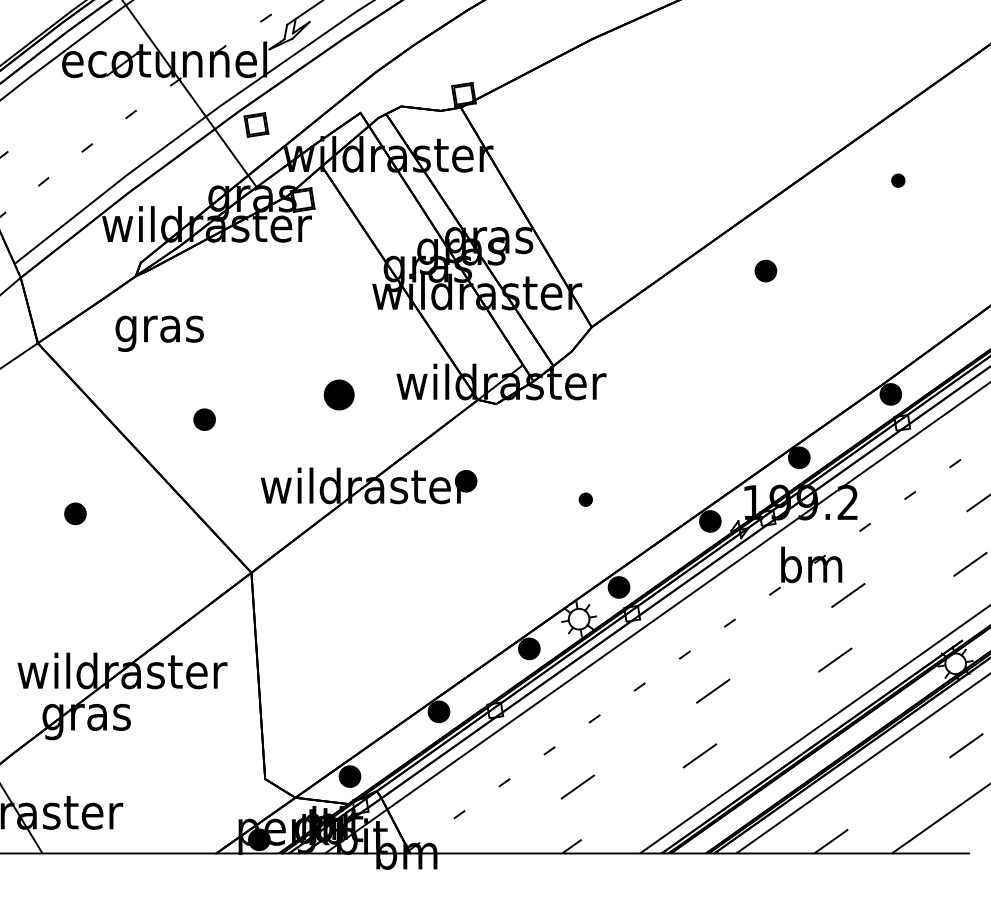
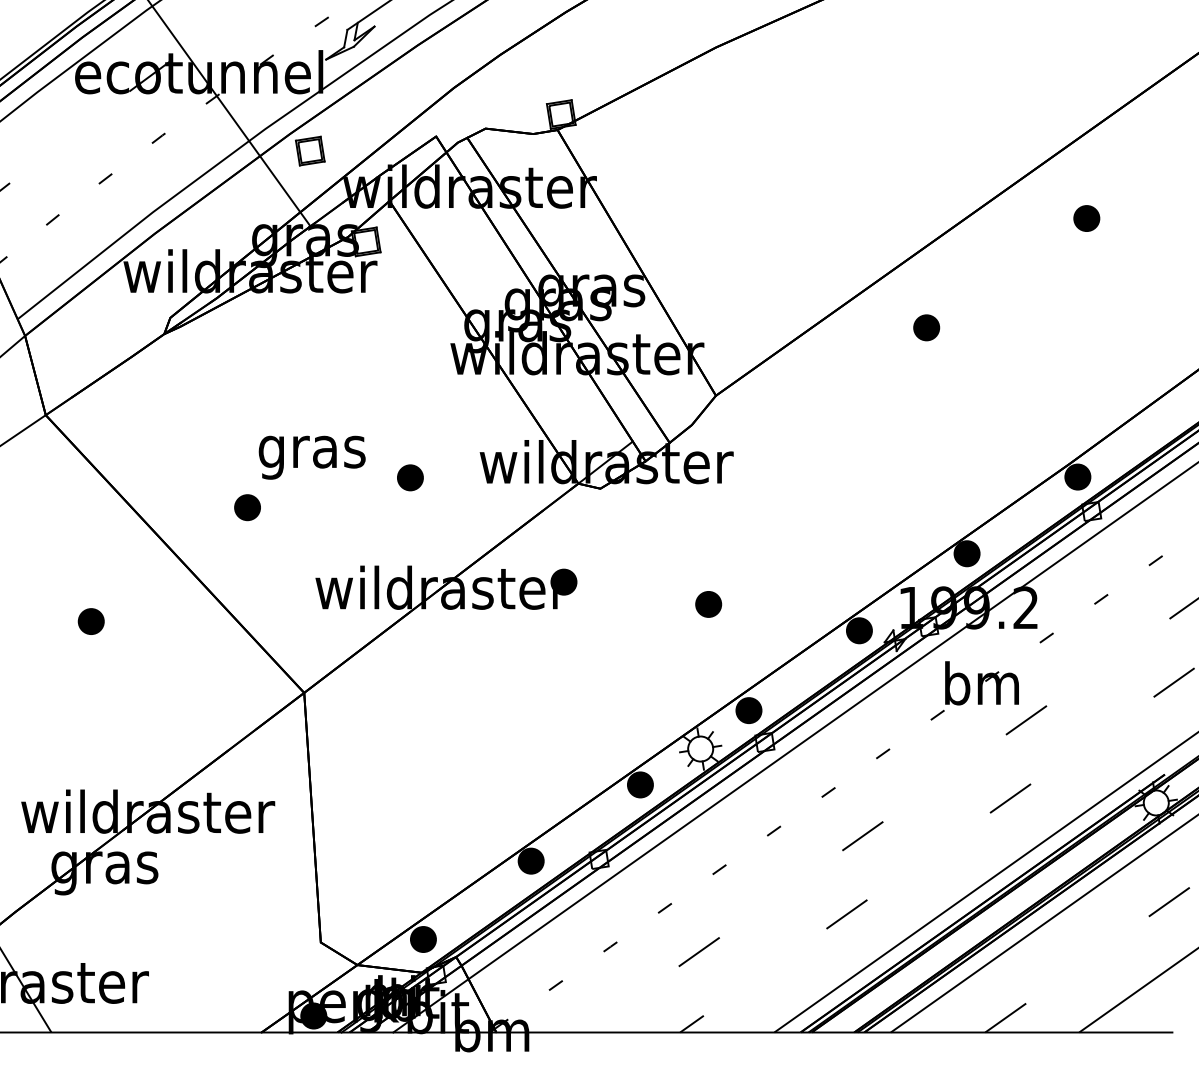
part: (898, 180) -> (1086, 218), size x1.67
text: (159, 333) -> (311, 457), moved
part: (339, 394) -> (410, 477), size x0.71
part: (585, 499) -> (708, 604), size x1.67

